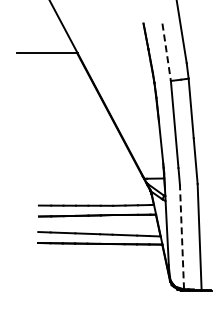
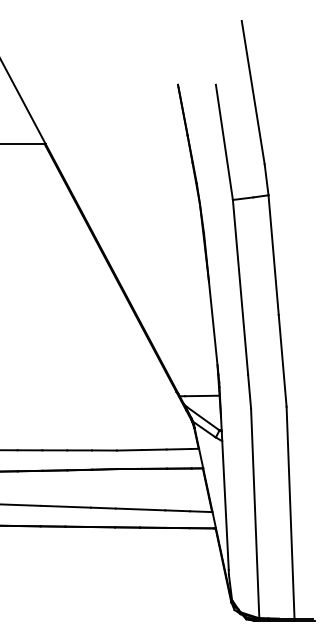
line: (166, 52) -> (224, 142), dashed -> solid
line: (181, 236) -> (254, 512), dashed -> solid

